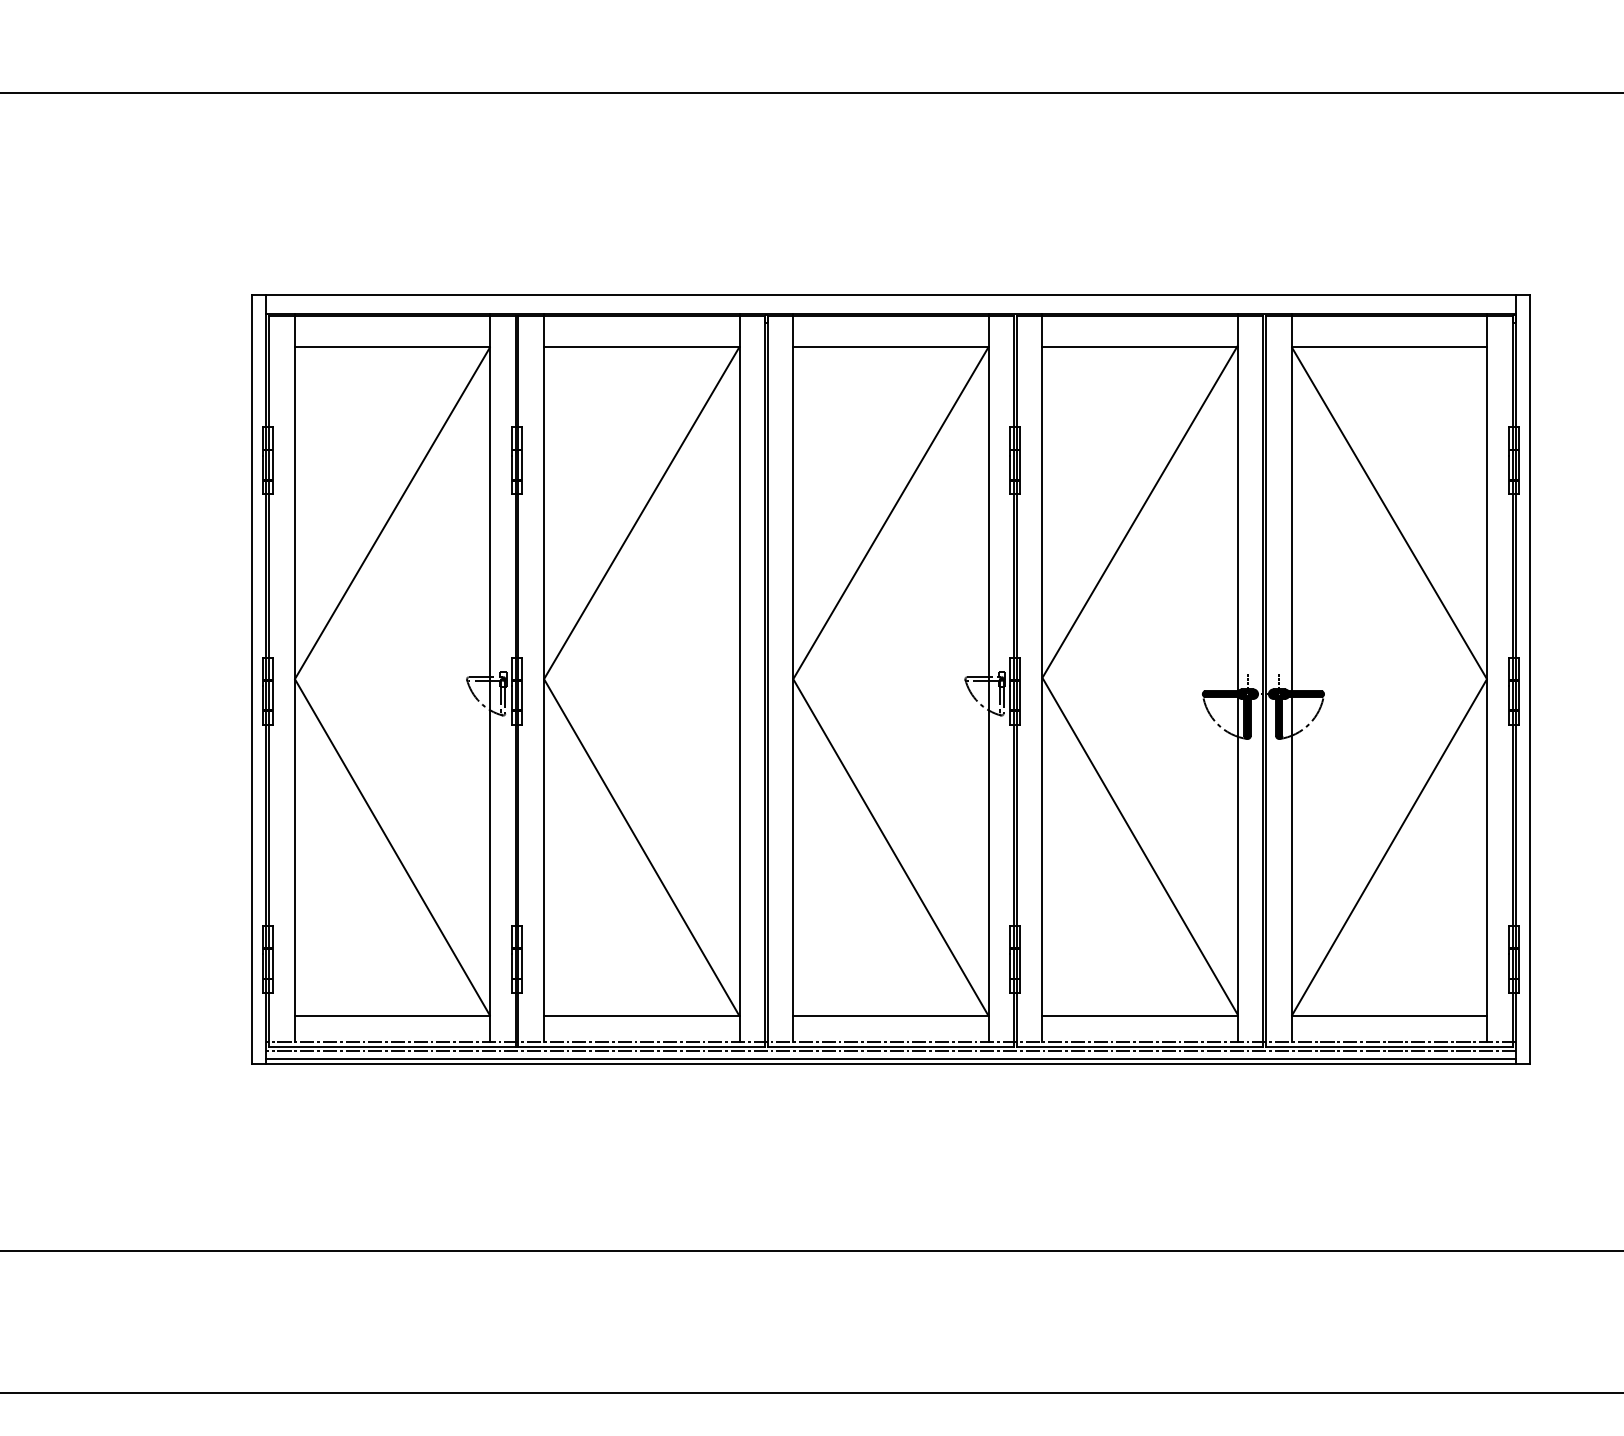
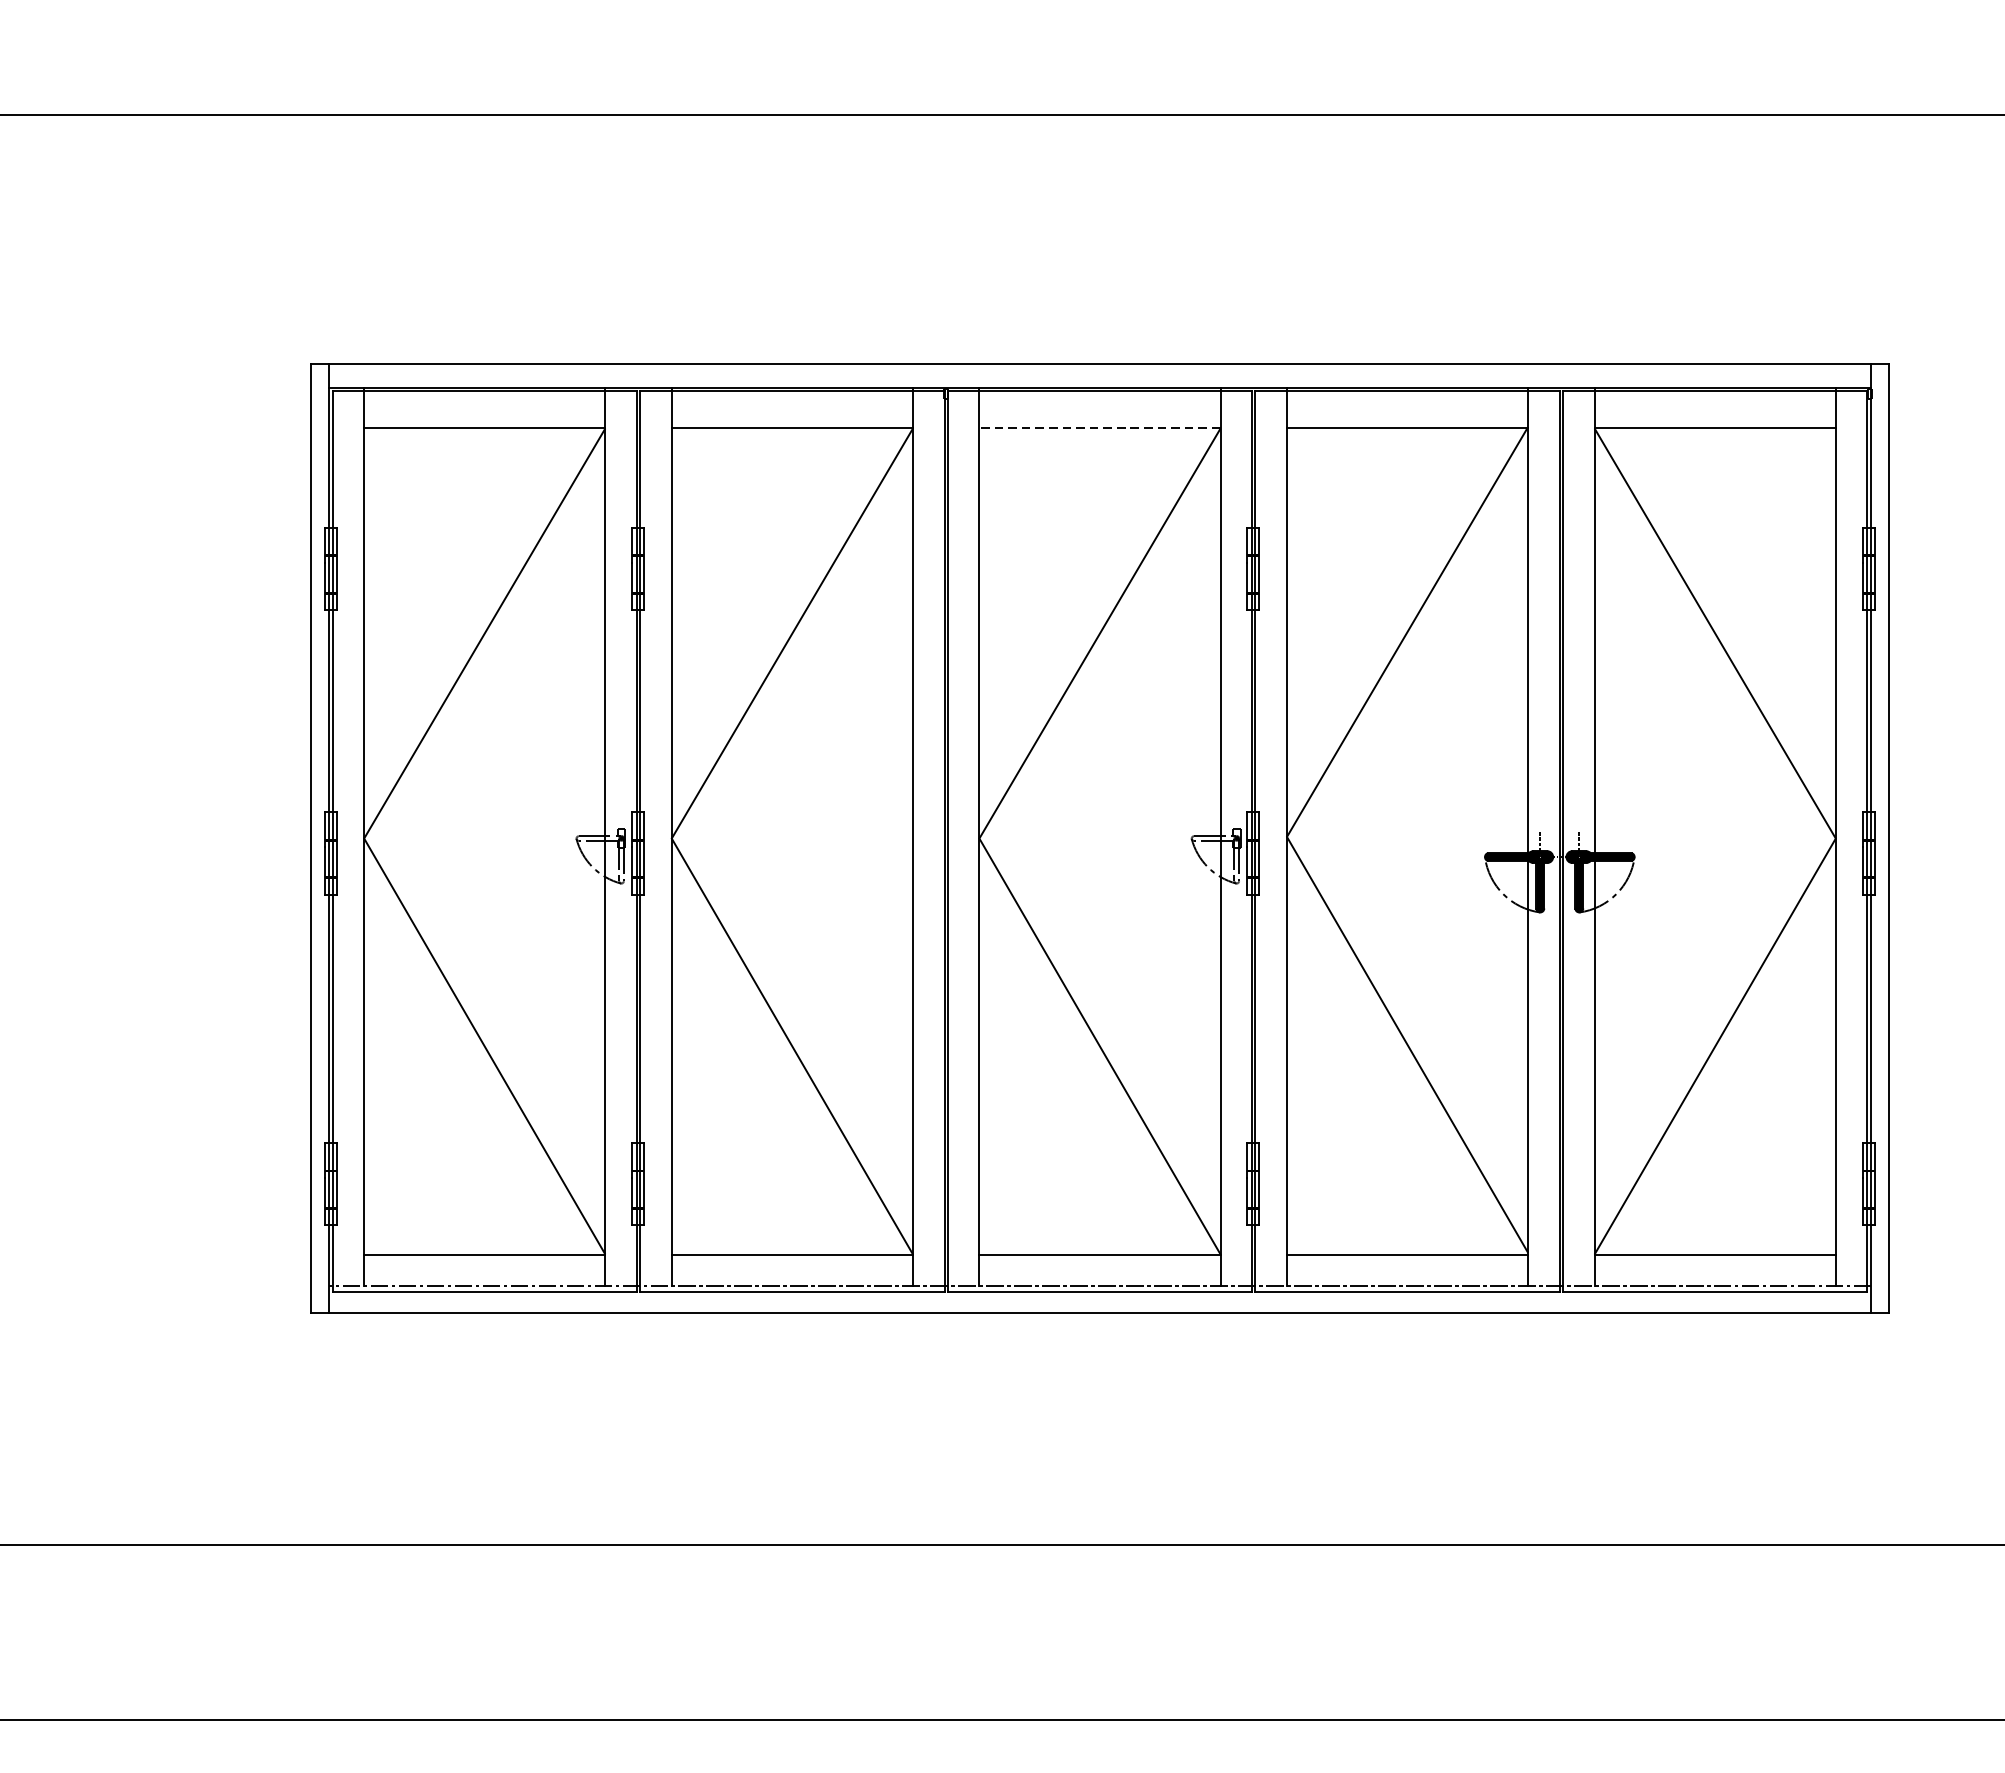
line: (890, 346) -> (1099, 427), solid -> dashed
line: (890, 1051) -> (1099, 1298), removed
line: (890, 1058) -> (1099, 1306), removed

